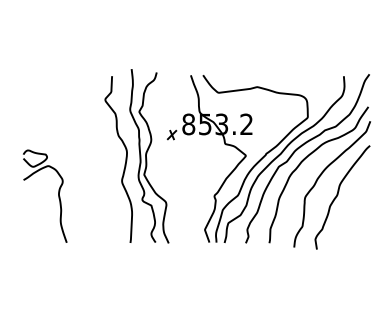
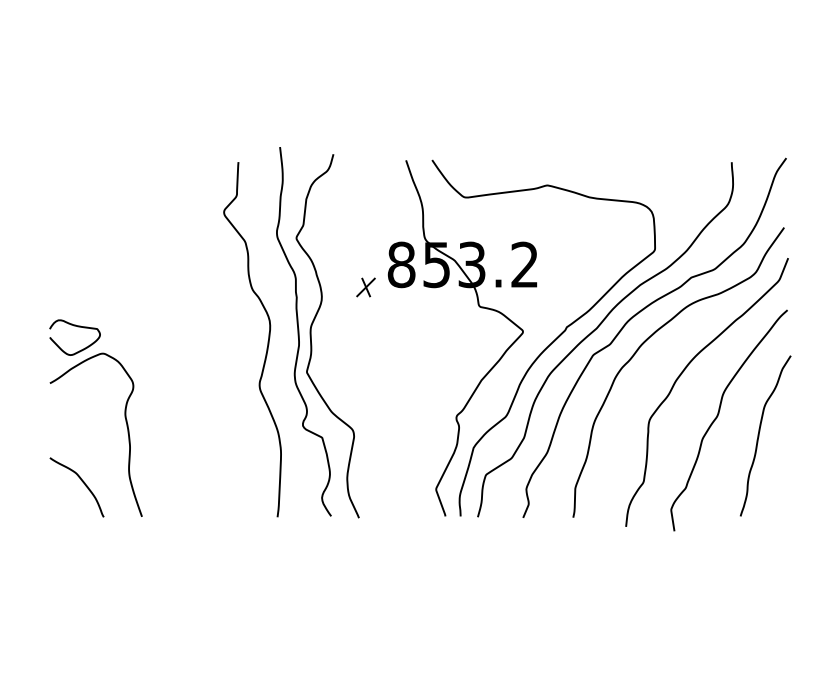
curve: (357, 204) -> (760, 435), added
curve: (38, 227) -> (81, 484), added

